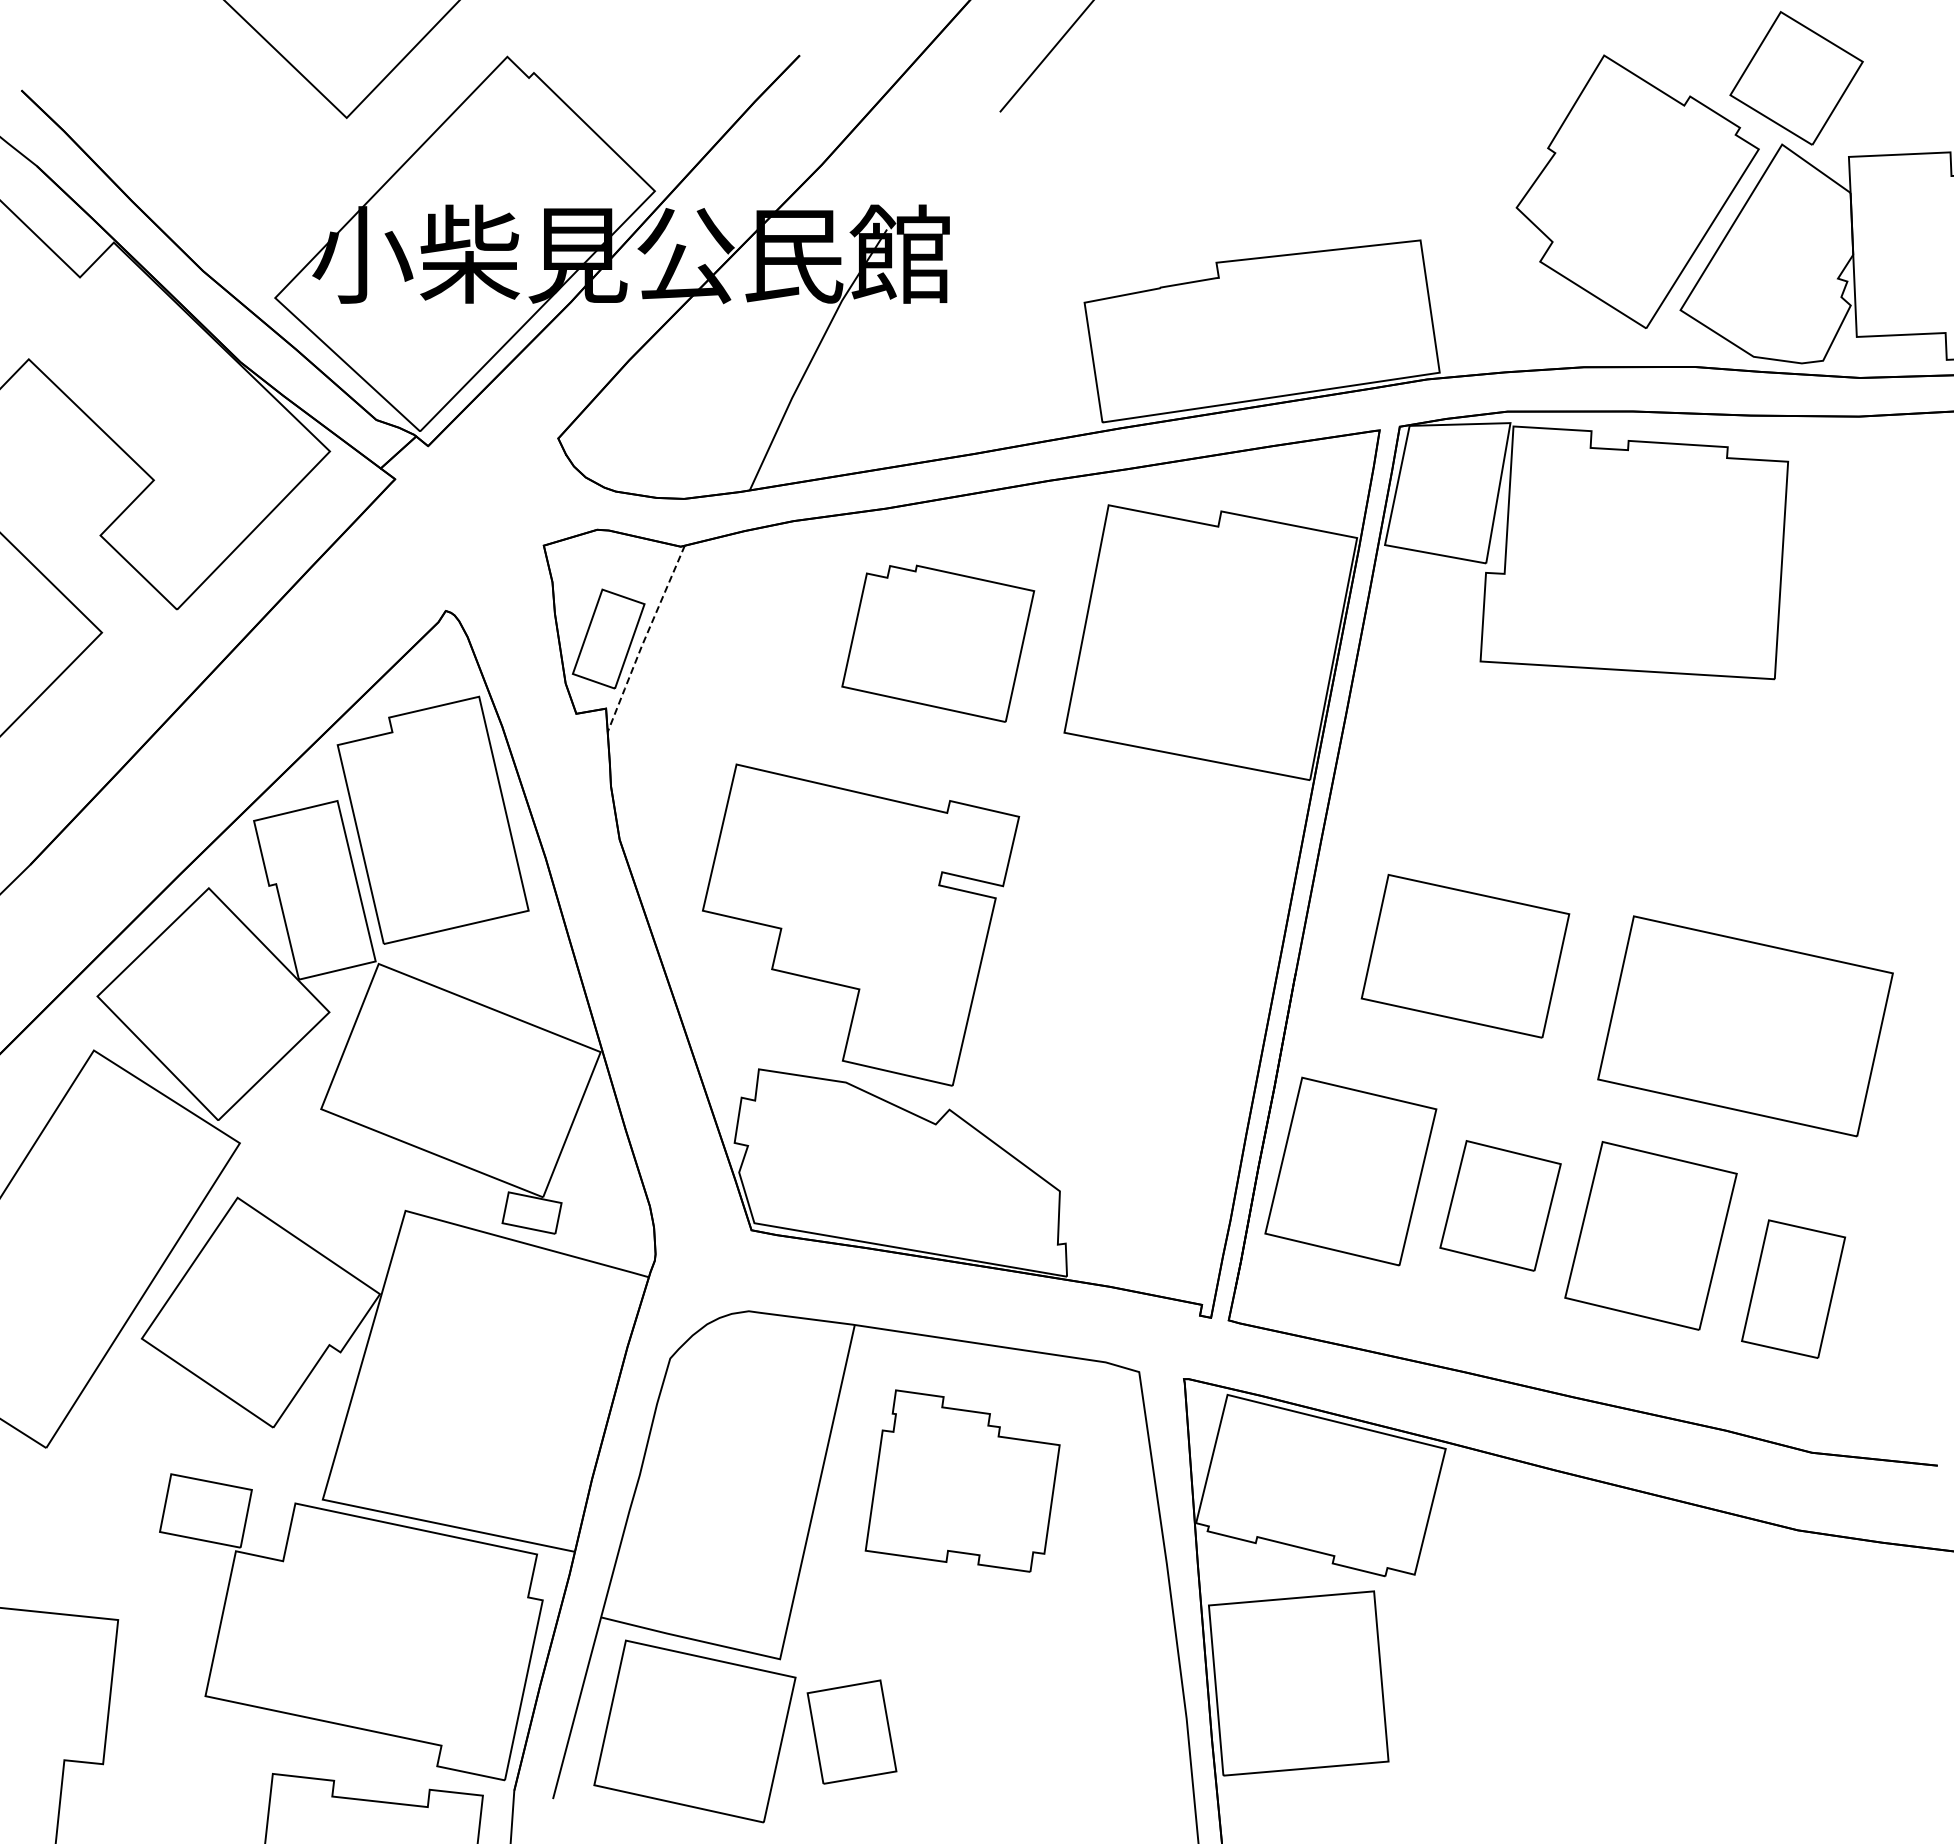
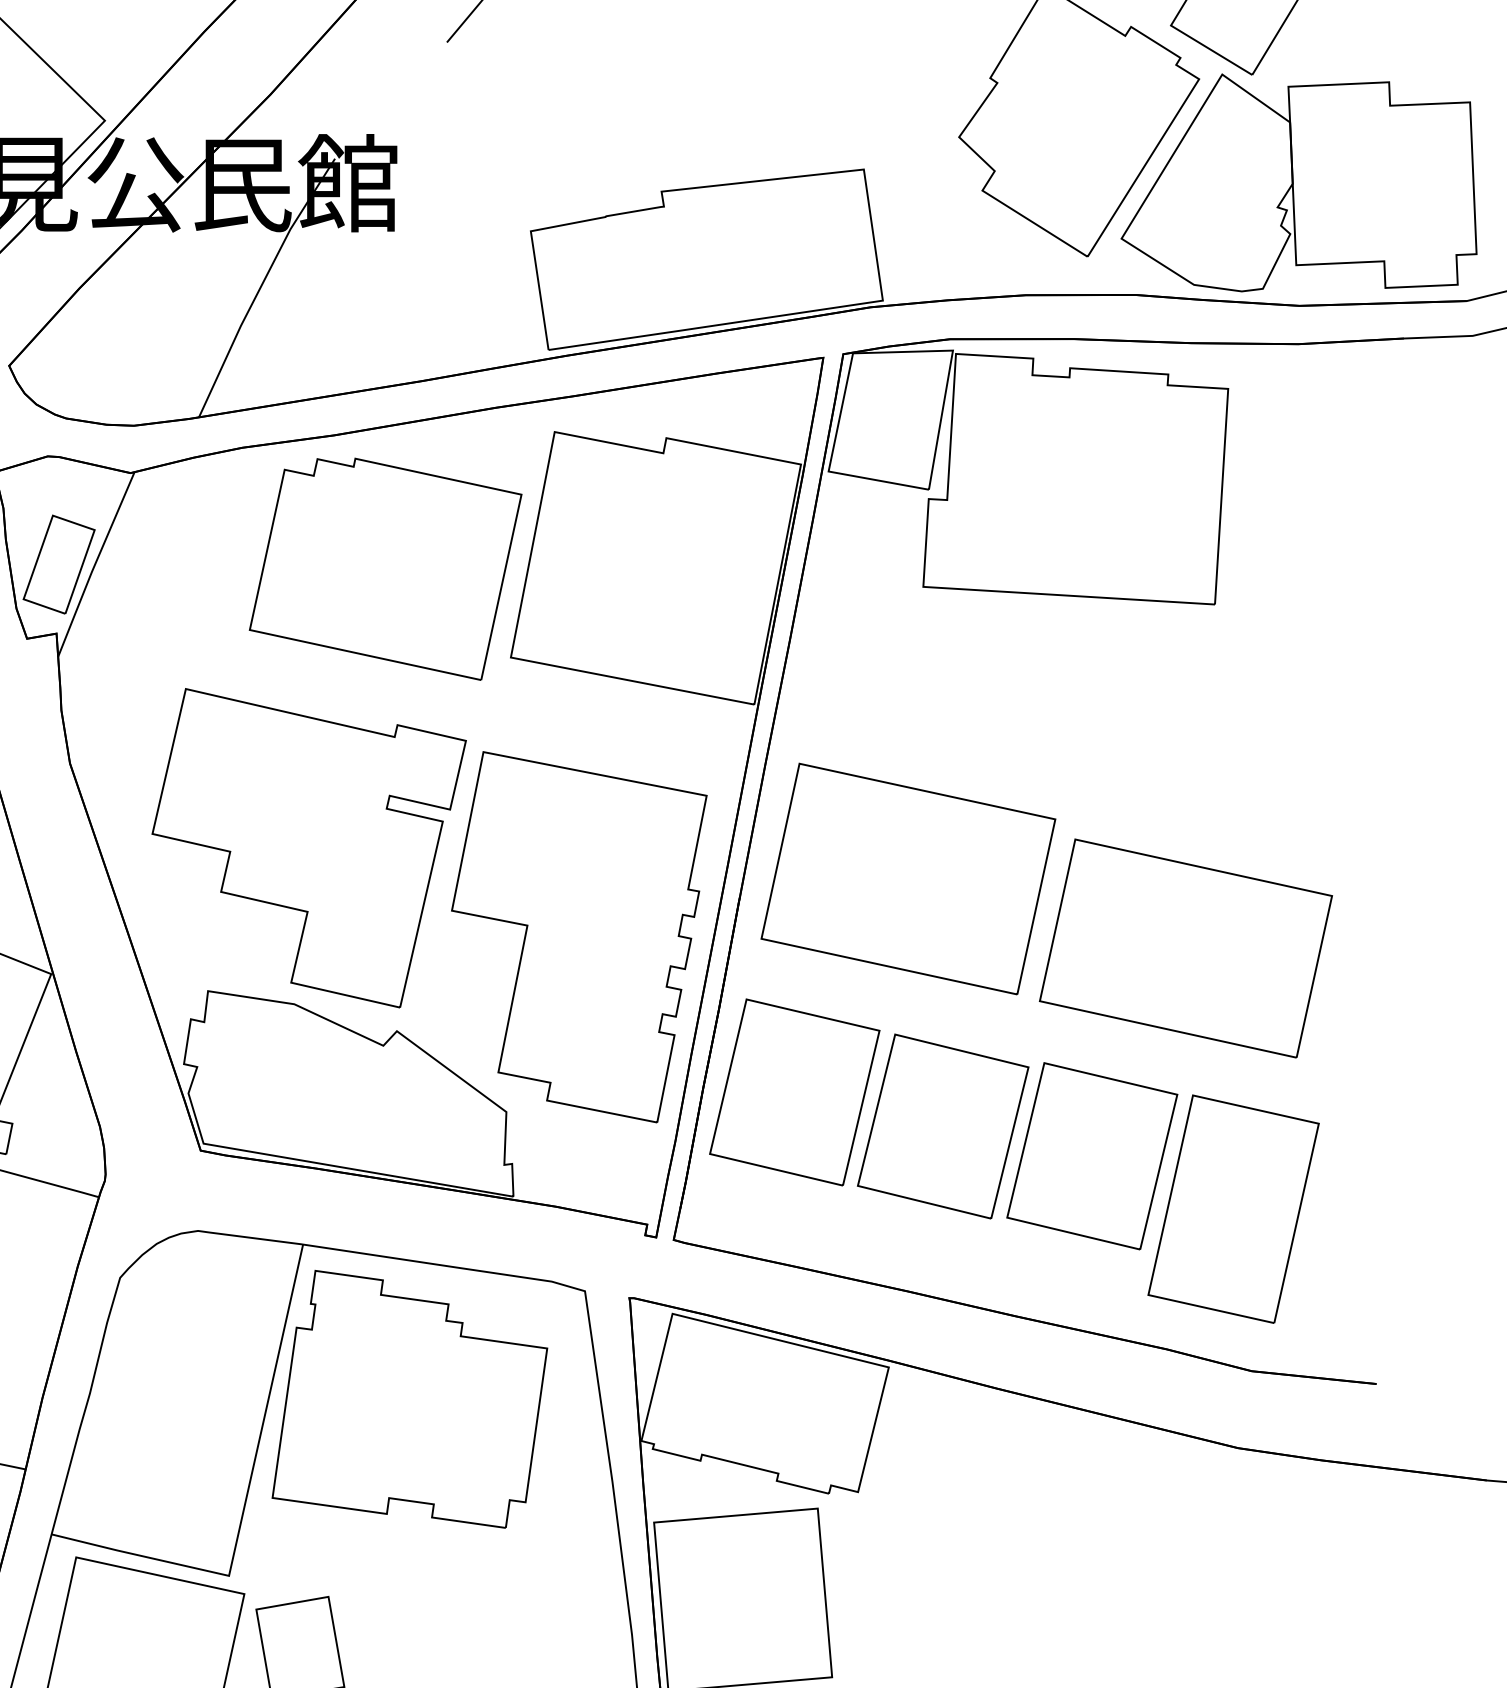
line: (644, 640) -> (94, 566), dashed -> solid
part: (938, 643) -> (386, 569), size x1.43
part: (1465, 956) -> (908, 879), size x1.43
part: (1133, 1014) -> (579, 936), added
part: (1500, 1205) -> (943, 1126), size x1.43
part: (1793, 1288) -> (1233, 1208), size x1.67
part: (962, 1480) -> (409, 1398), size x1.43

